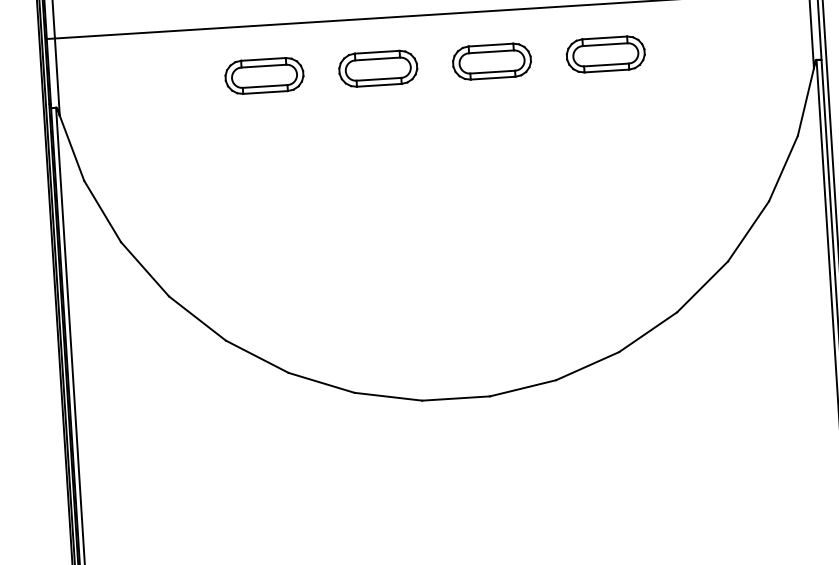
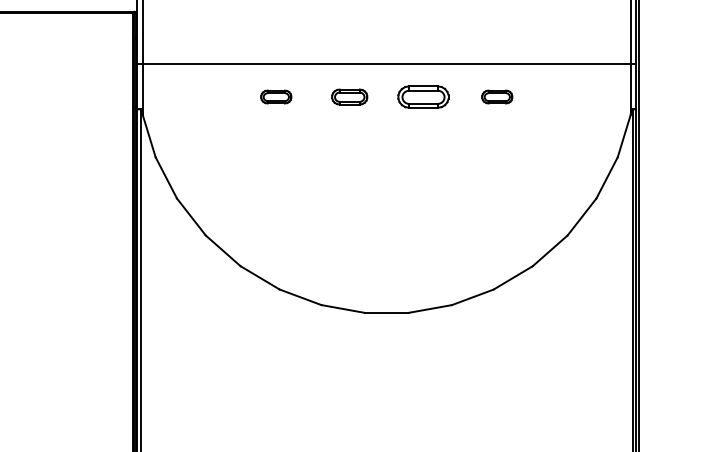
part: (606, 53) -> (497, 96), size x0.6
part: (377, 67) -> (349, 96), size x0.7
part: (264, 75) -> (276, 96), size x0.6

